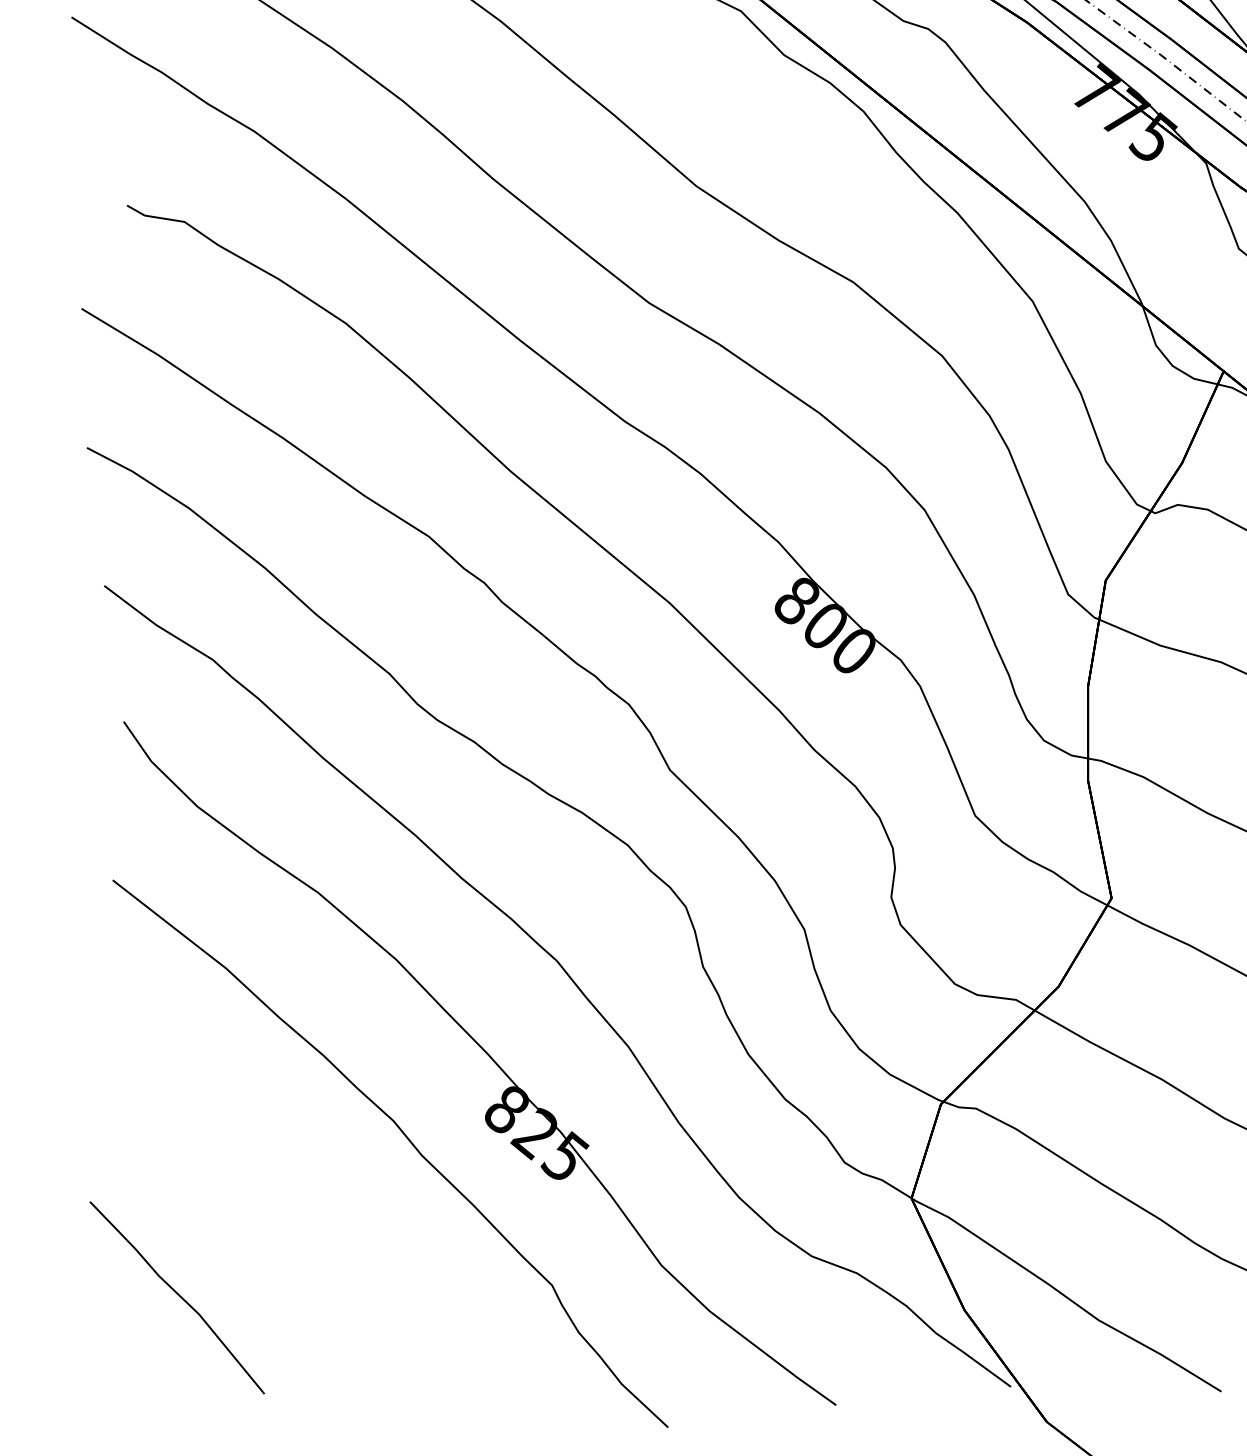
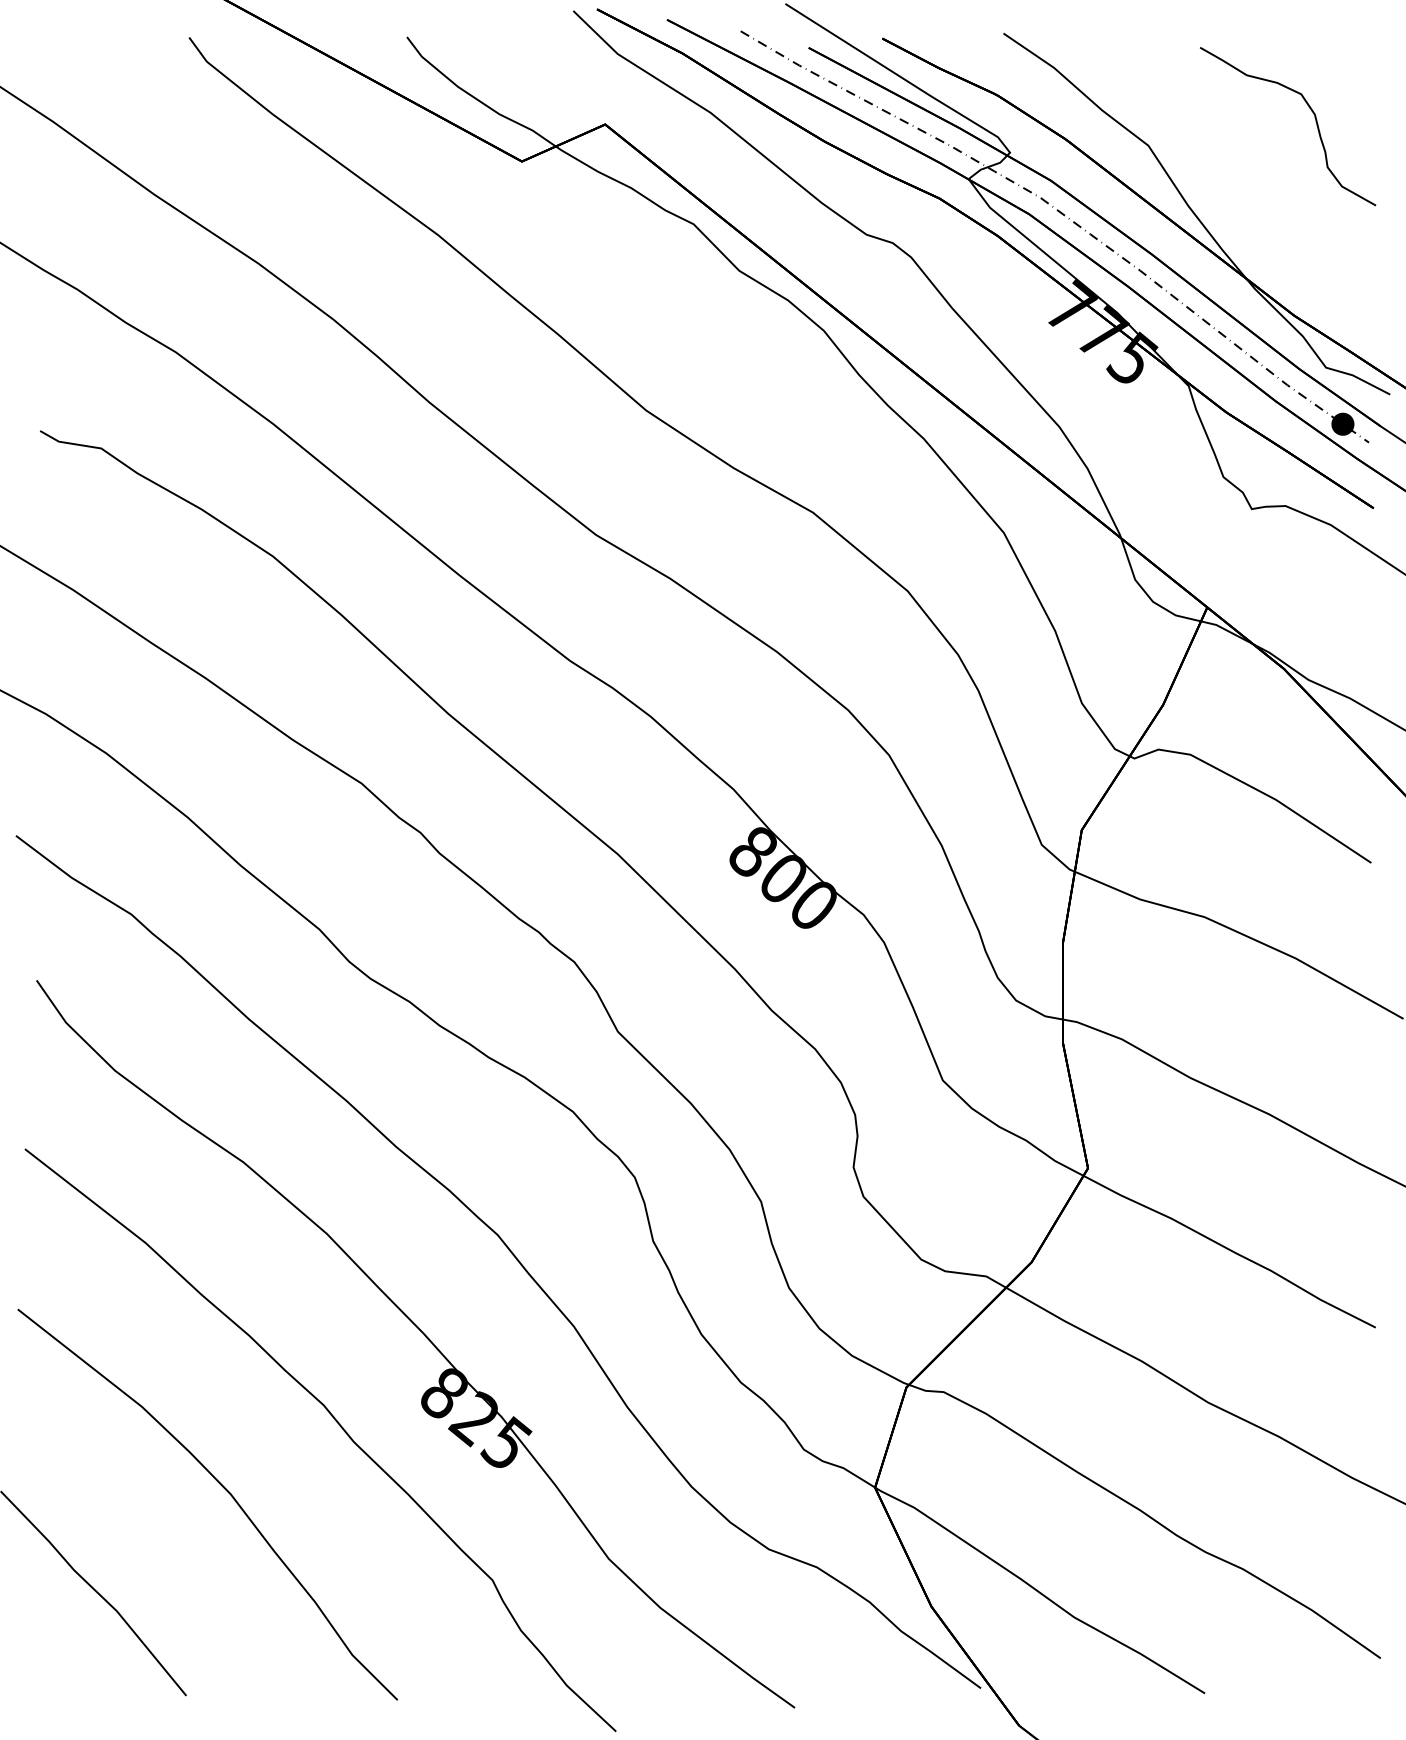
curve: (299, 1199) -> (223, 1488), added

